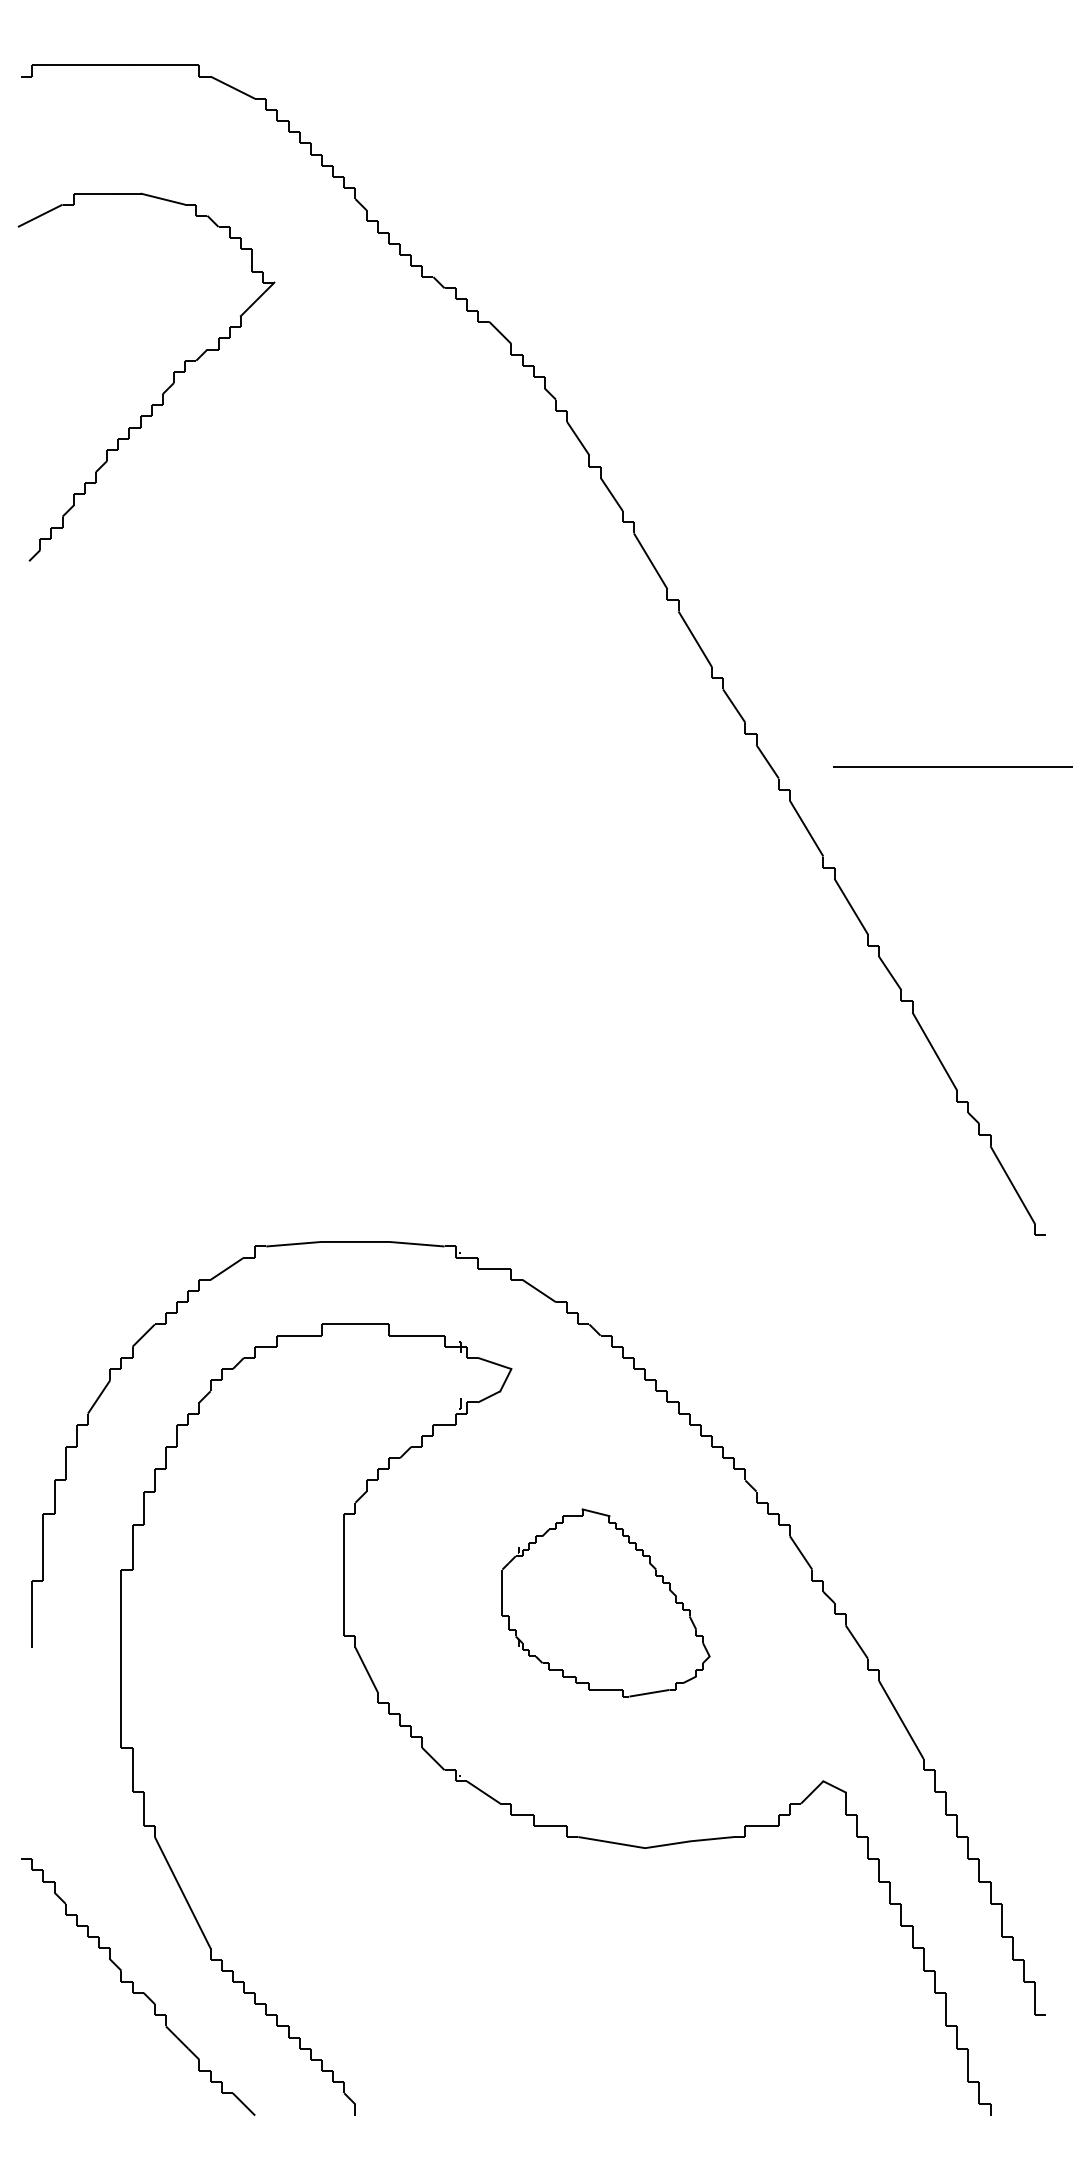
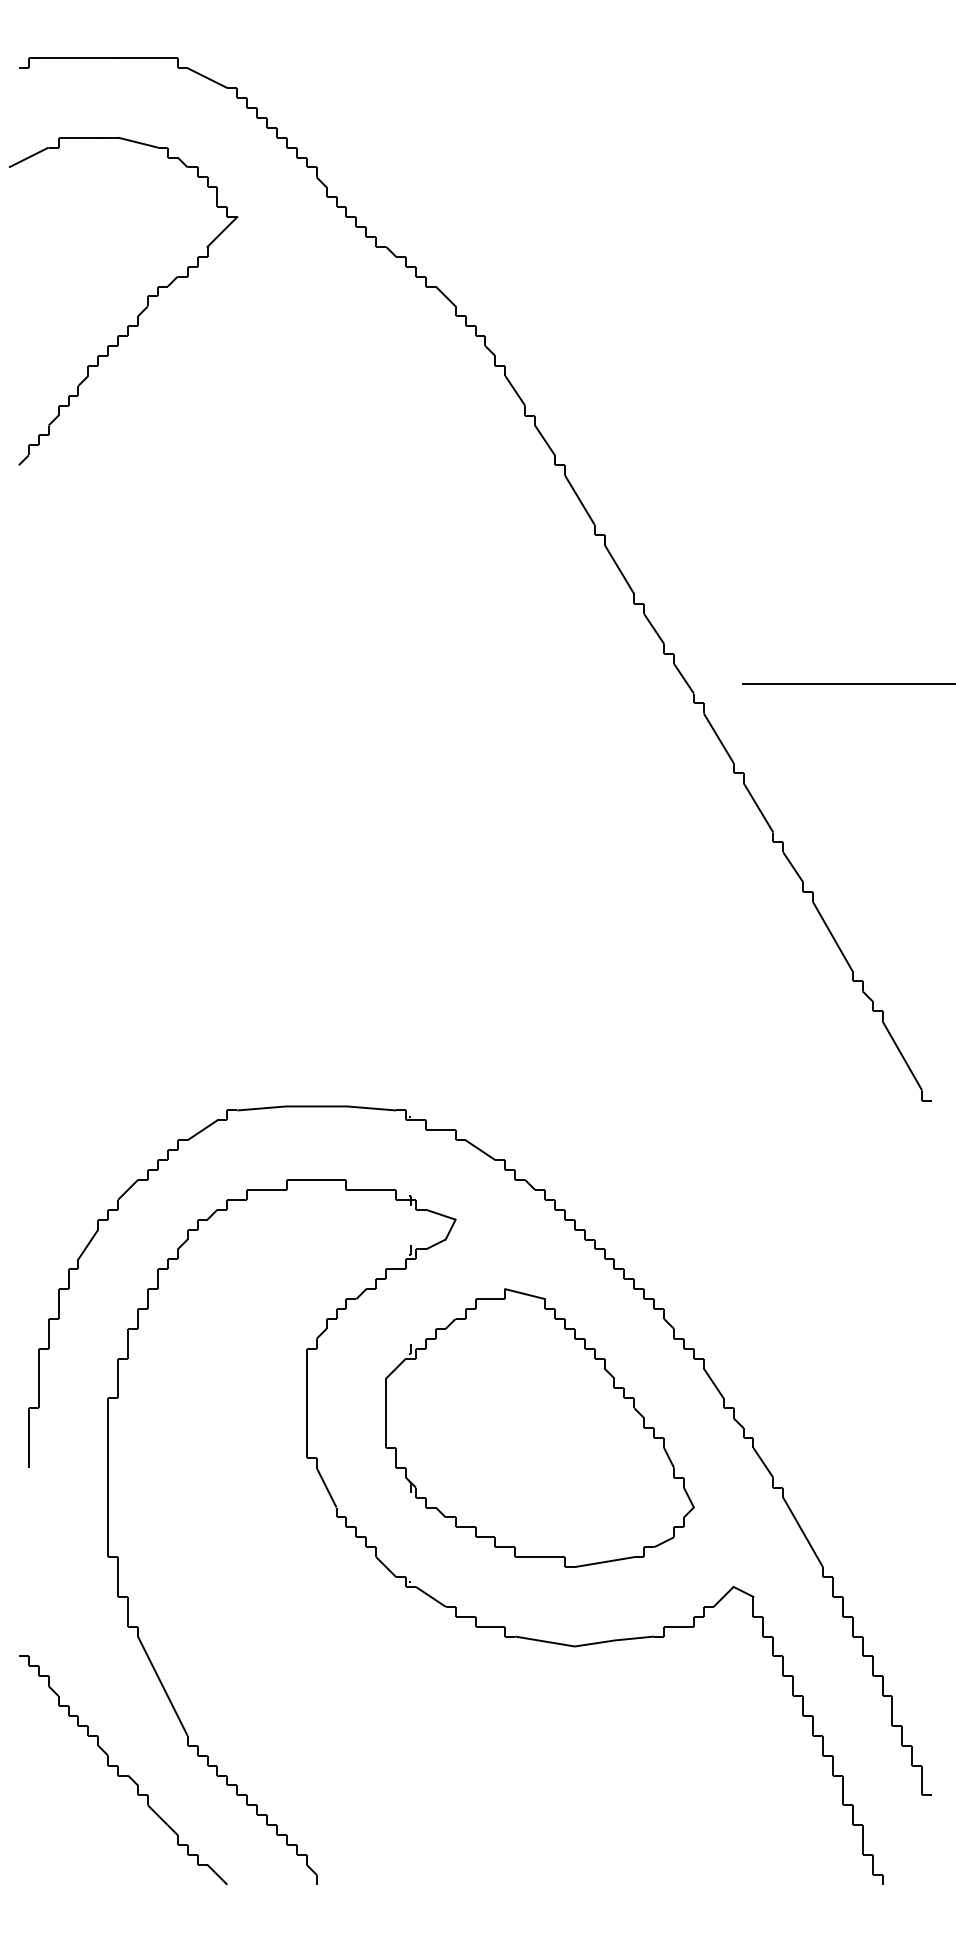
part: (163, 392) -> (138, 314), moved
part: (605, 1602) -> (539, 1427), size x1.67

